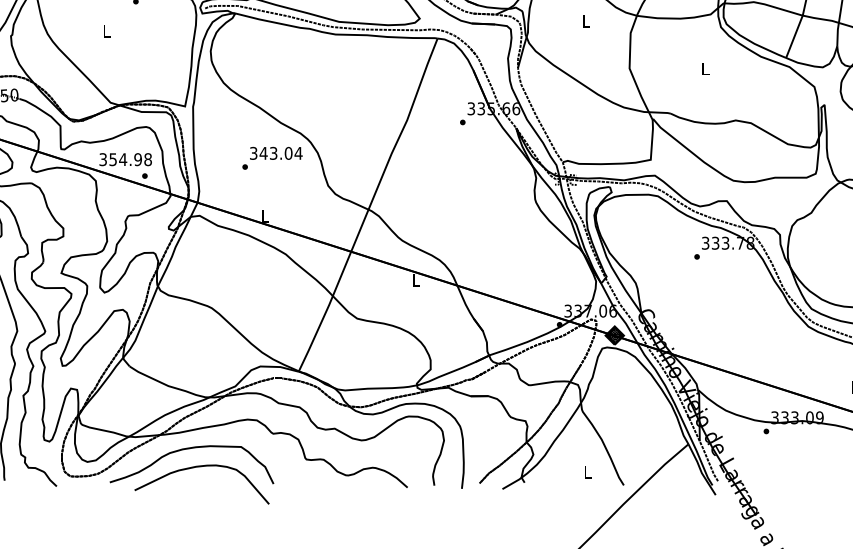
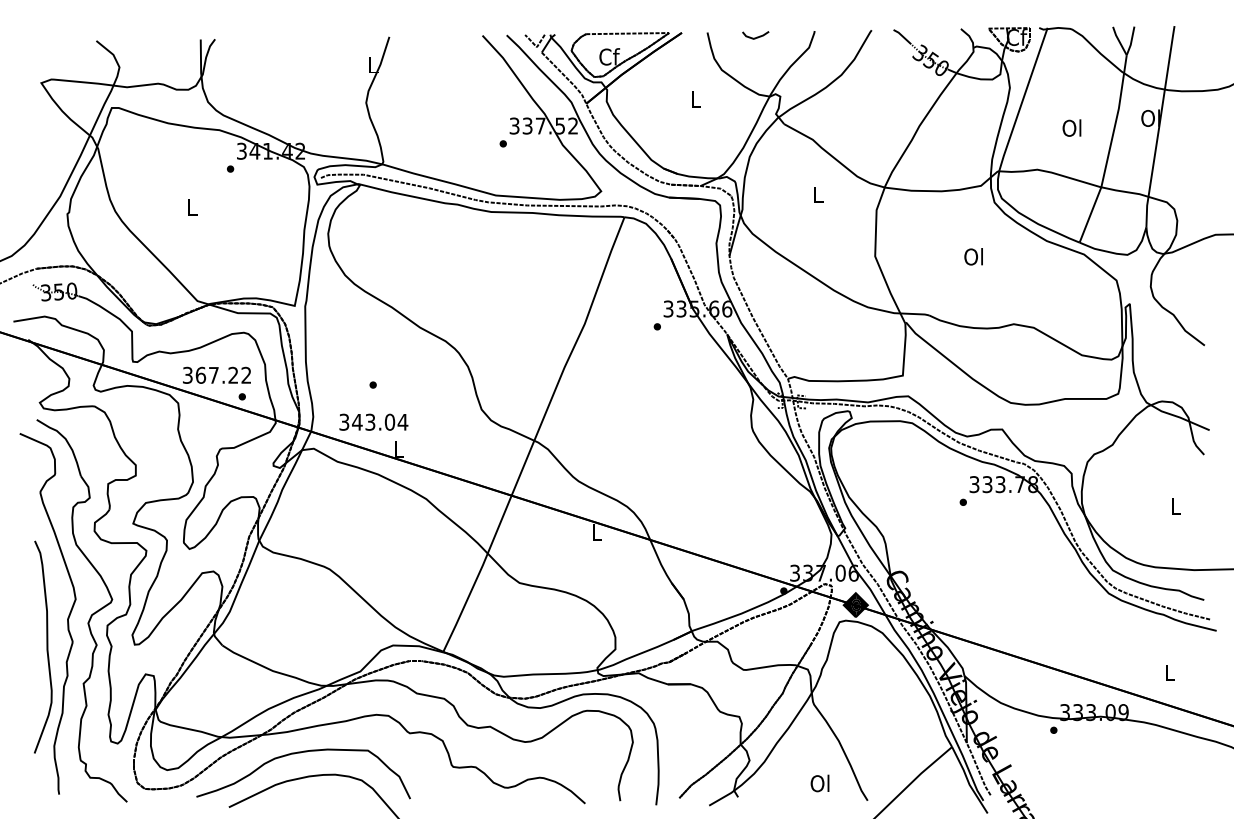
text: (704, 68) -> (973, 256), L -> Ol
text: (276, 152) -> (373, 421), moved
text: (130, 158) -> (223, 374), 354.98 -> 367.22
text: (586, 472) -> (819, 783), L -> Ol

